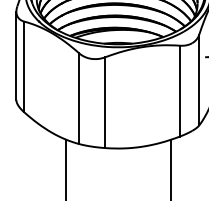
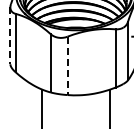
line: (16, 56) -> (10, 36), solid -> dashed
line: (105, 103) -> (67, 66), solid -> dashed

